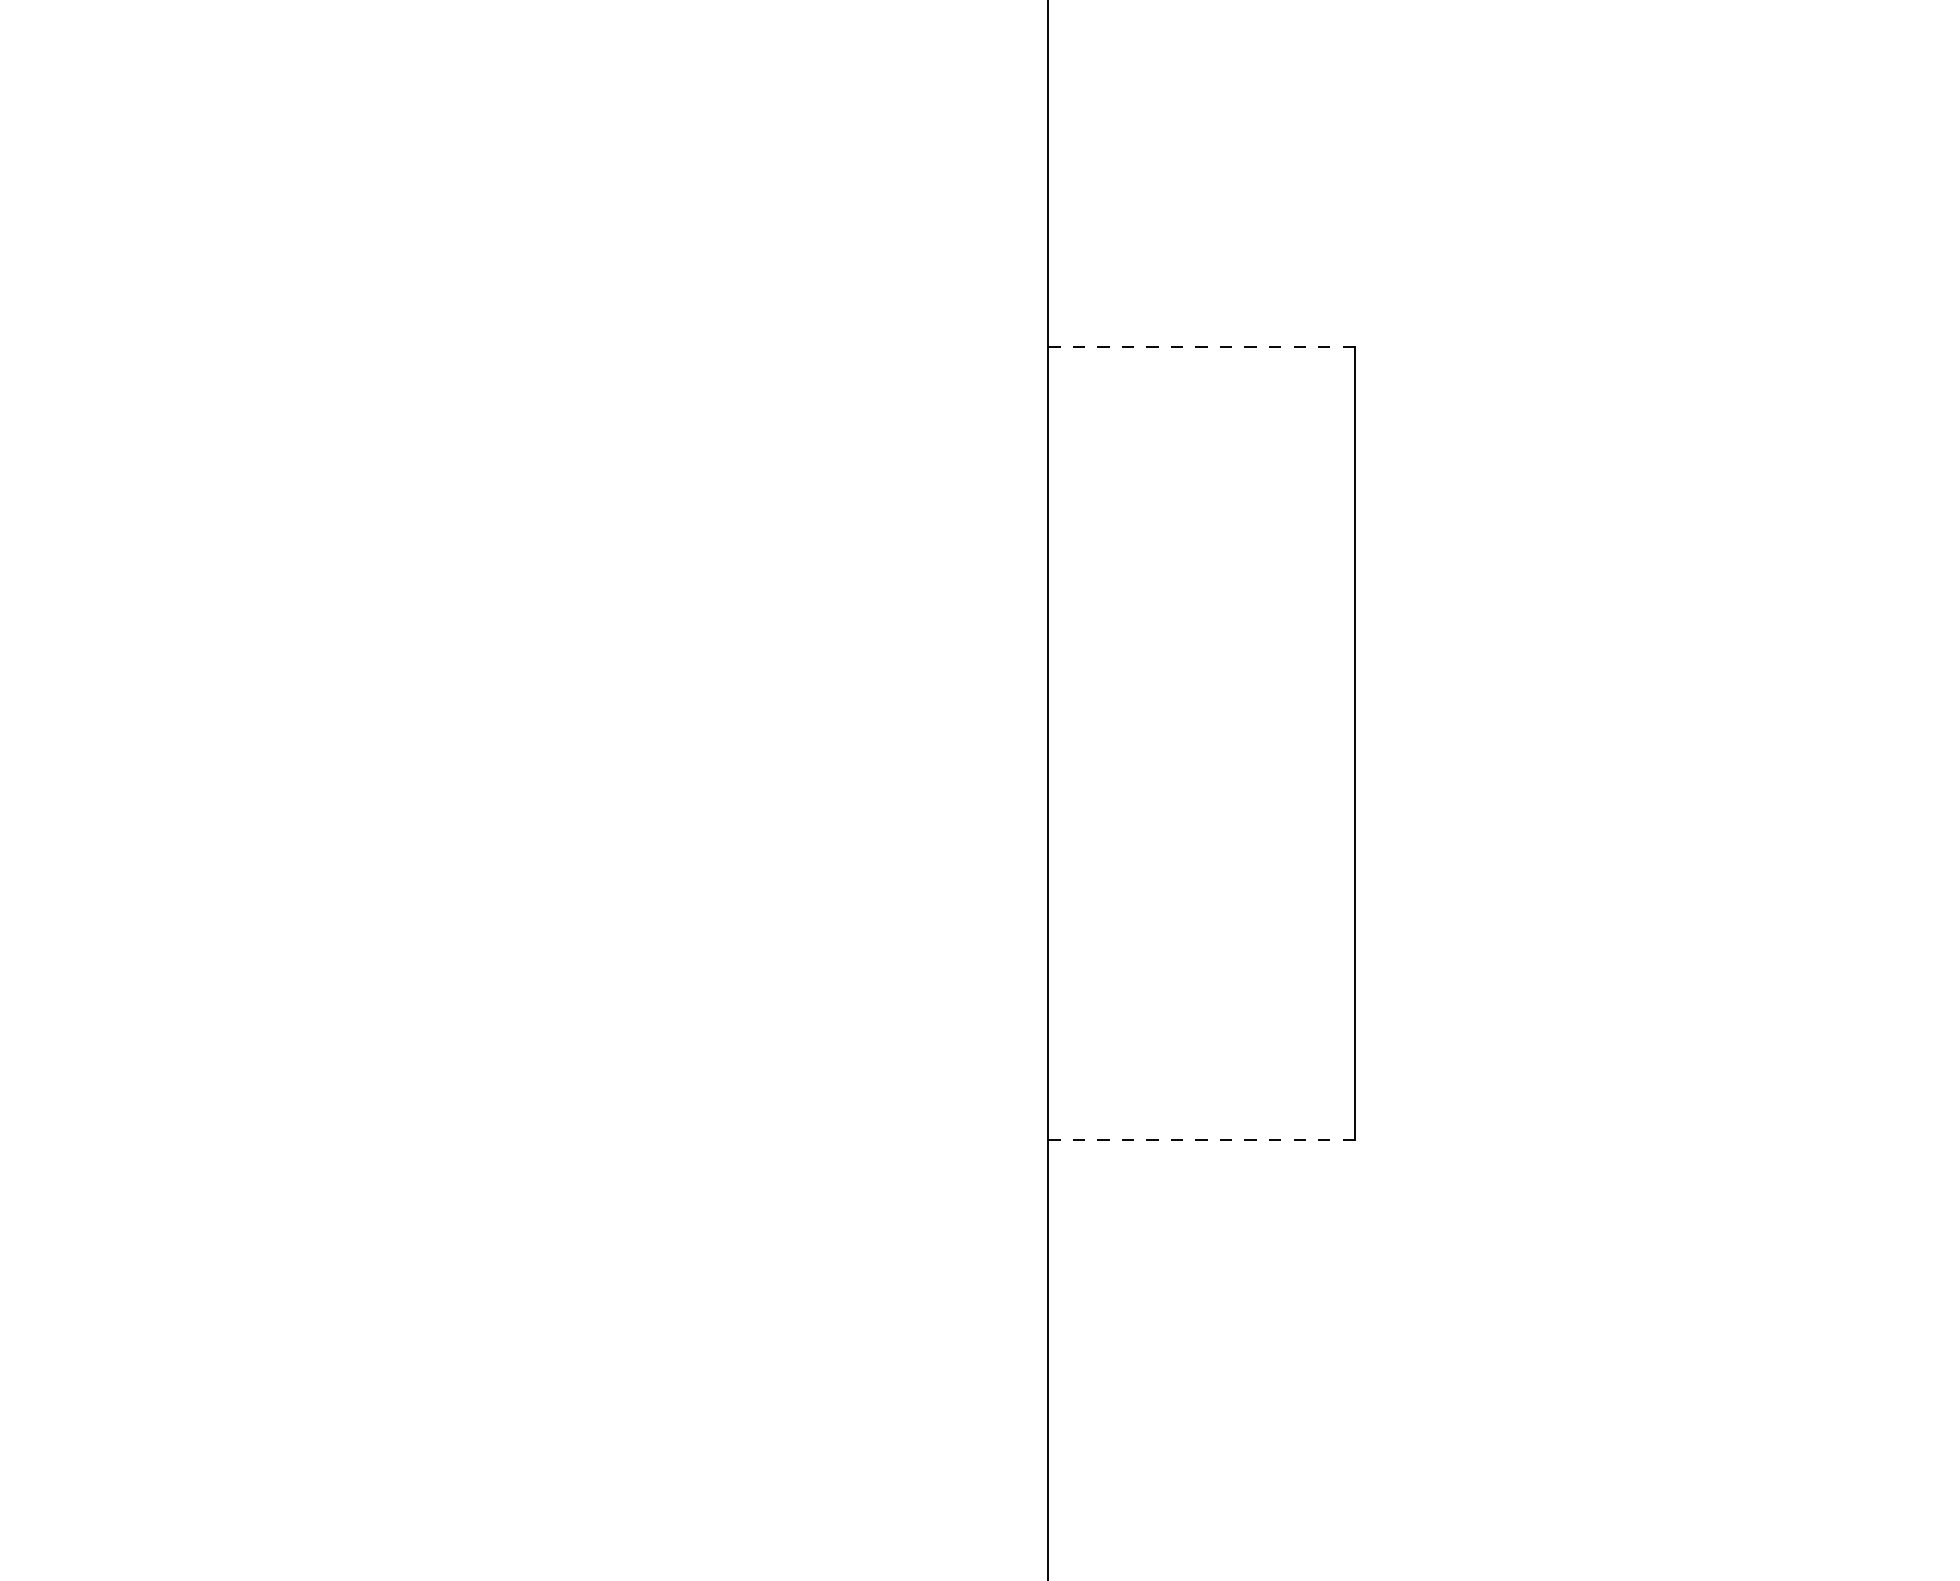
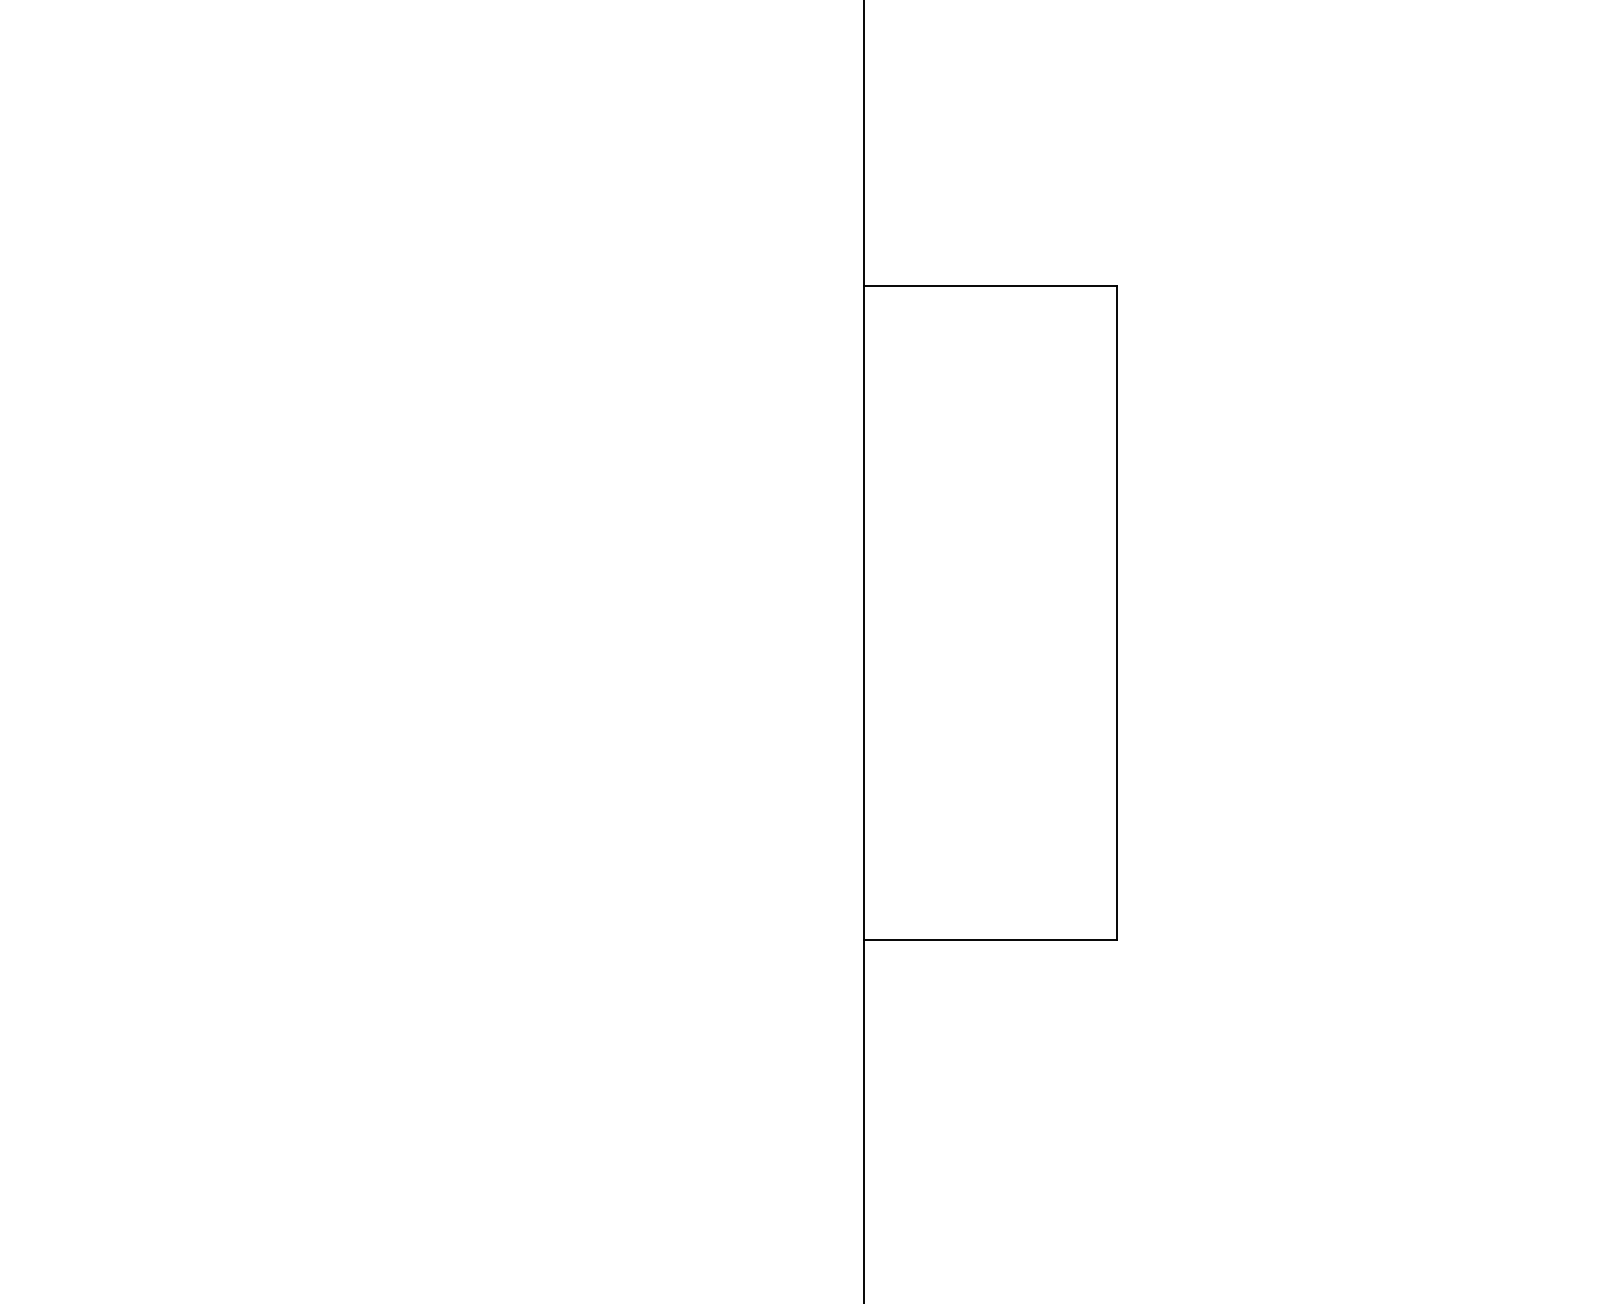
line: (1202, 346) -> (991, 285), dashed -> solid
line: (1202, 1140) -> (991, 940), dashed -> solid

